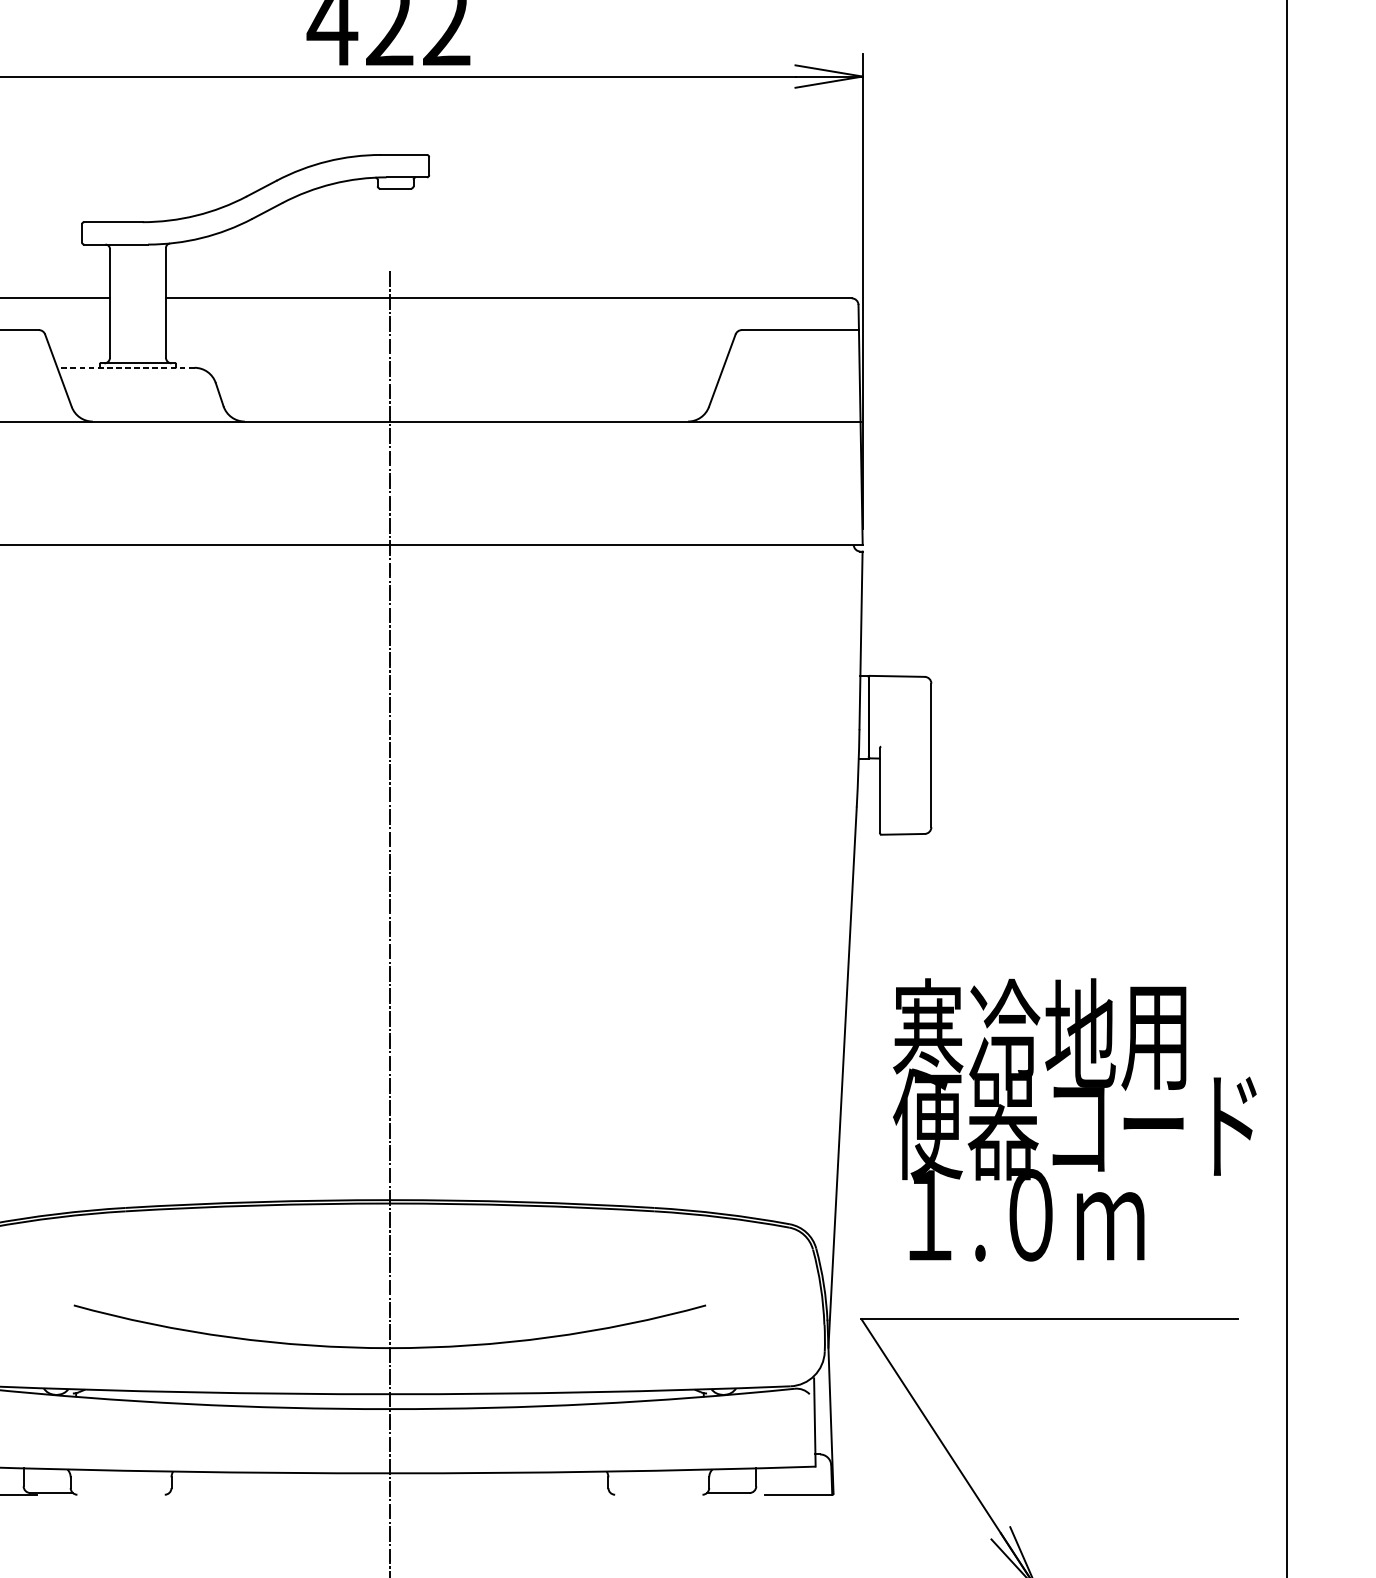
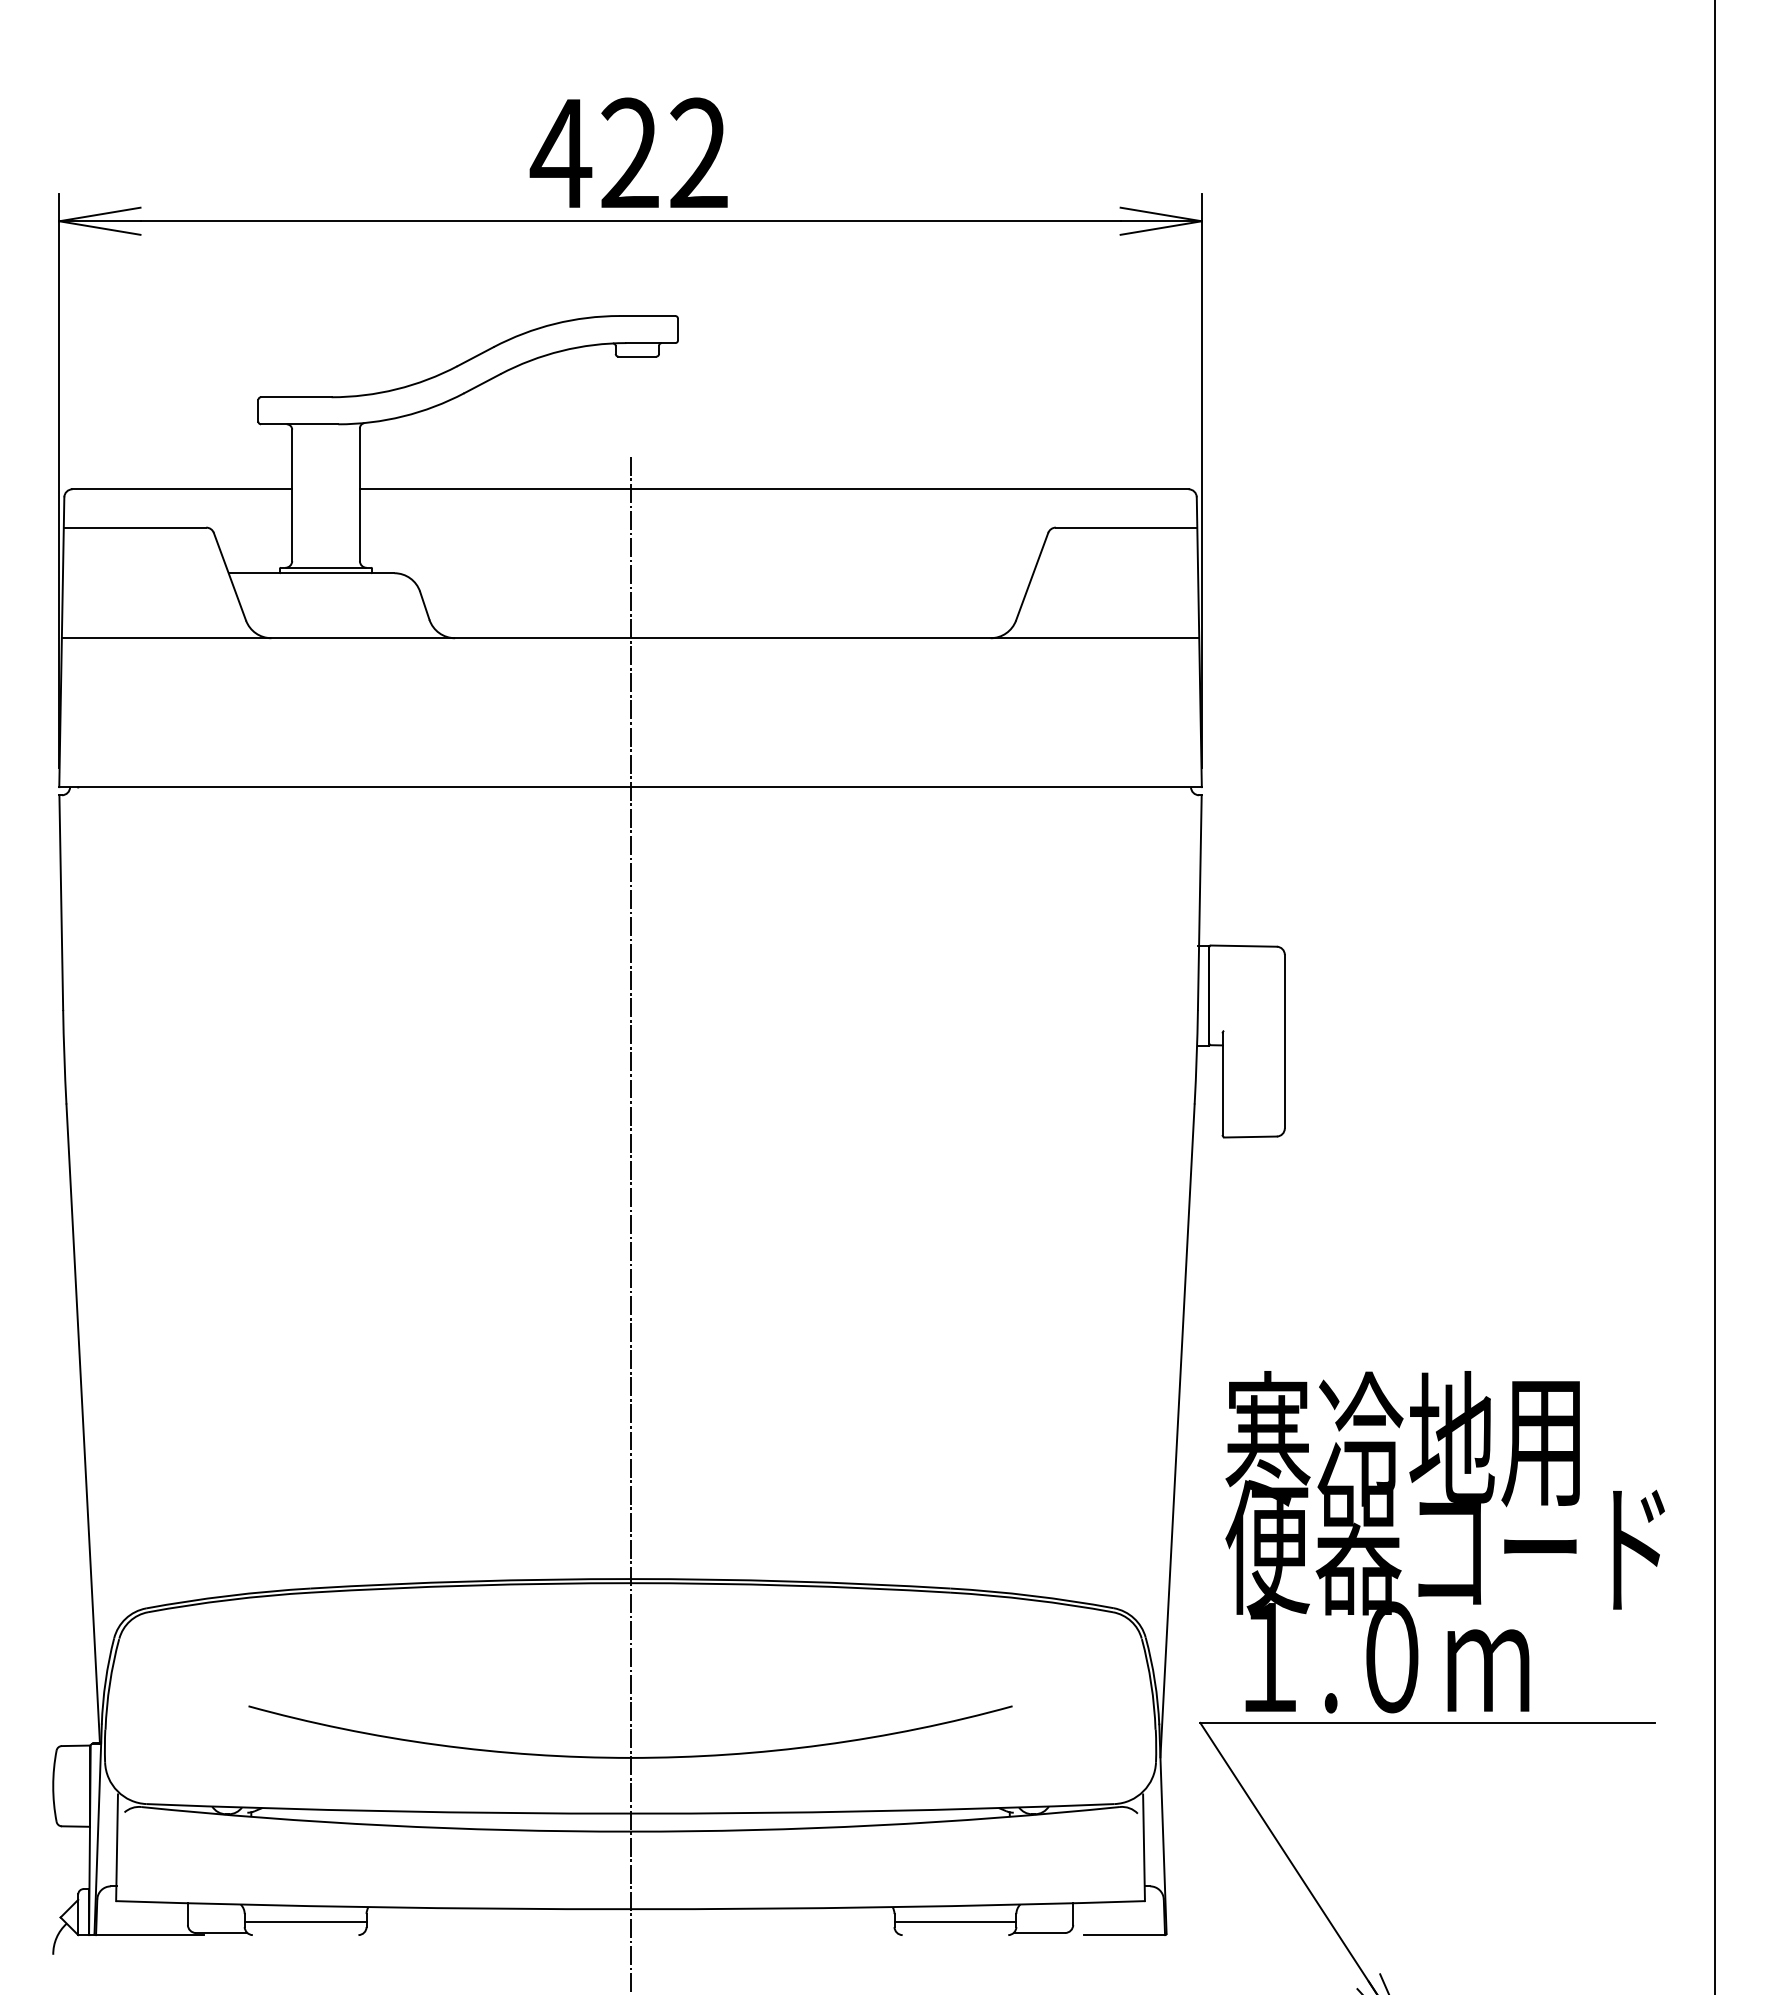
line: (125, 368) -> (311, 573), dashed -> solid
text: (1074, 1120) -> (1444, 1542), moved
line: (120, 1483) -> (305, 1921), added
line: (658, 1483) -> (955, 1921), added

